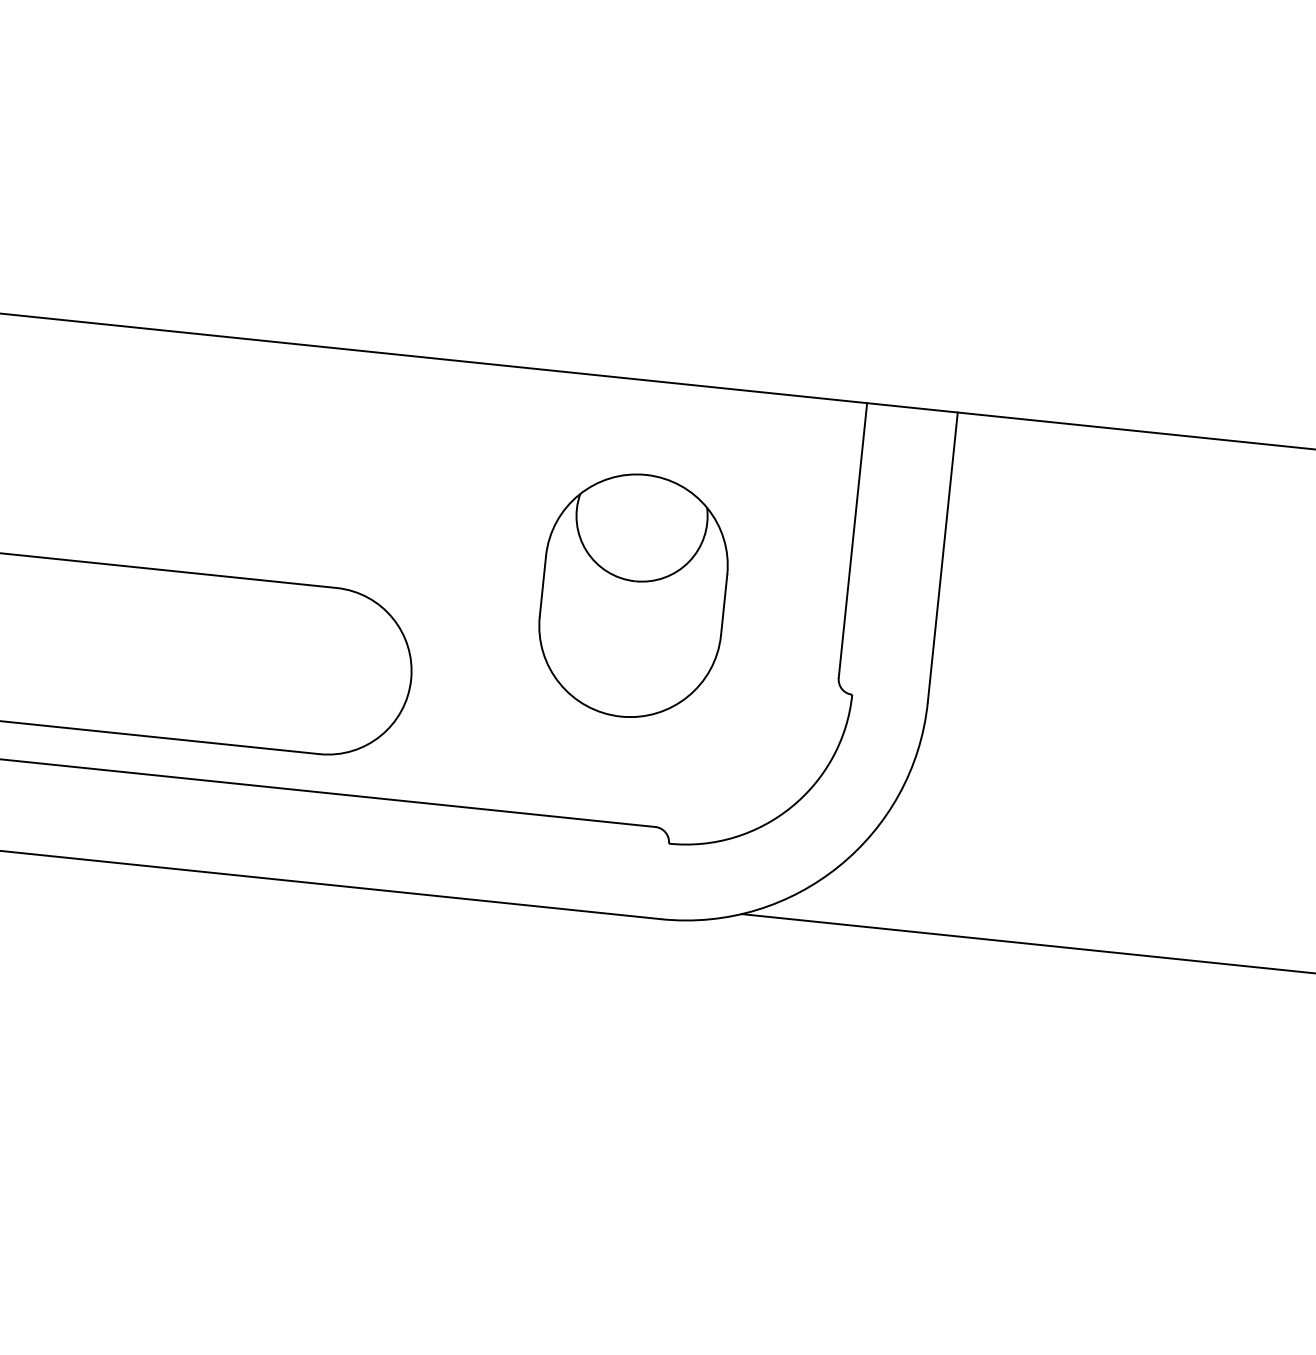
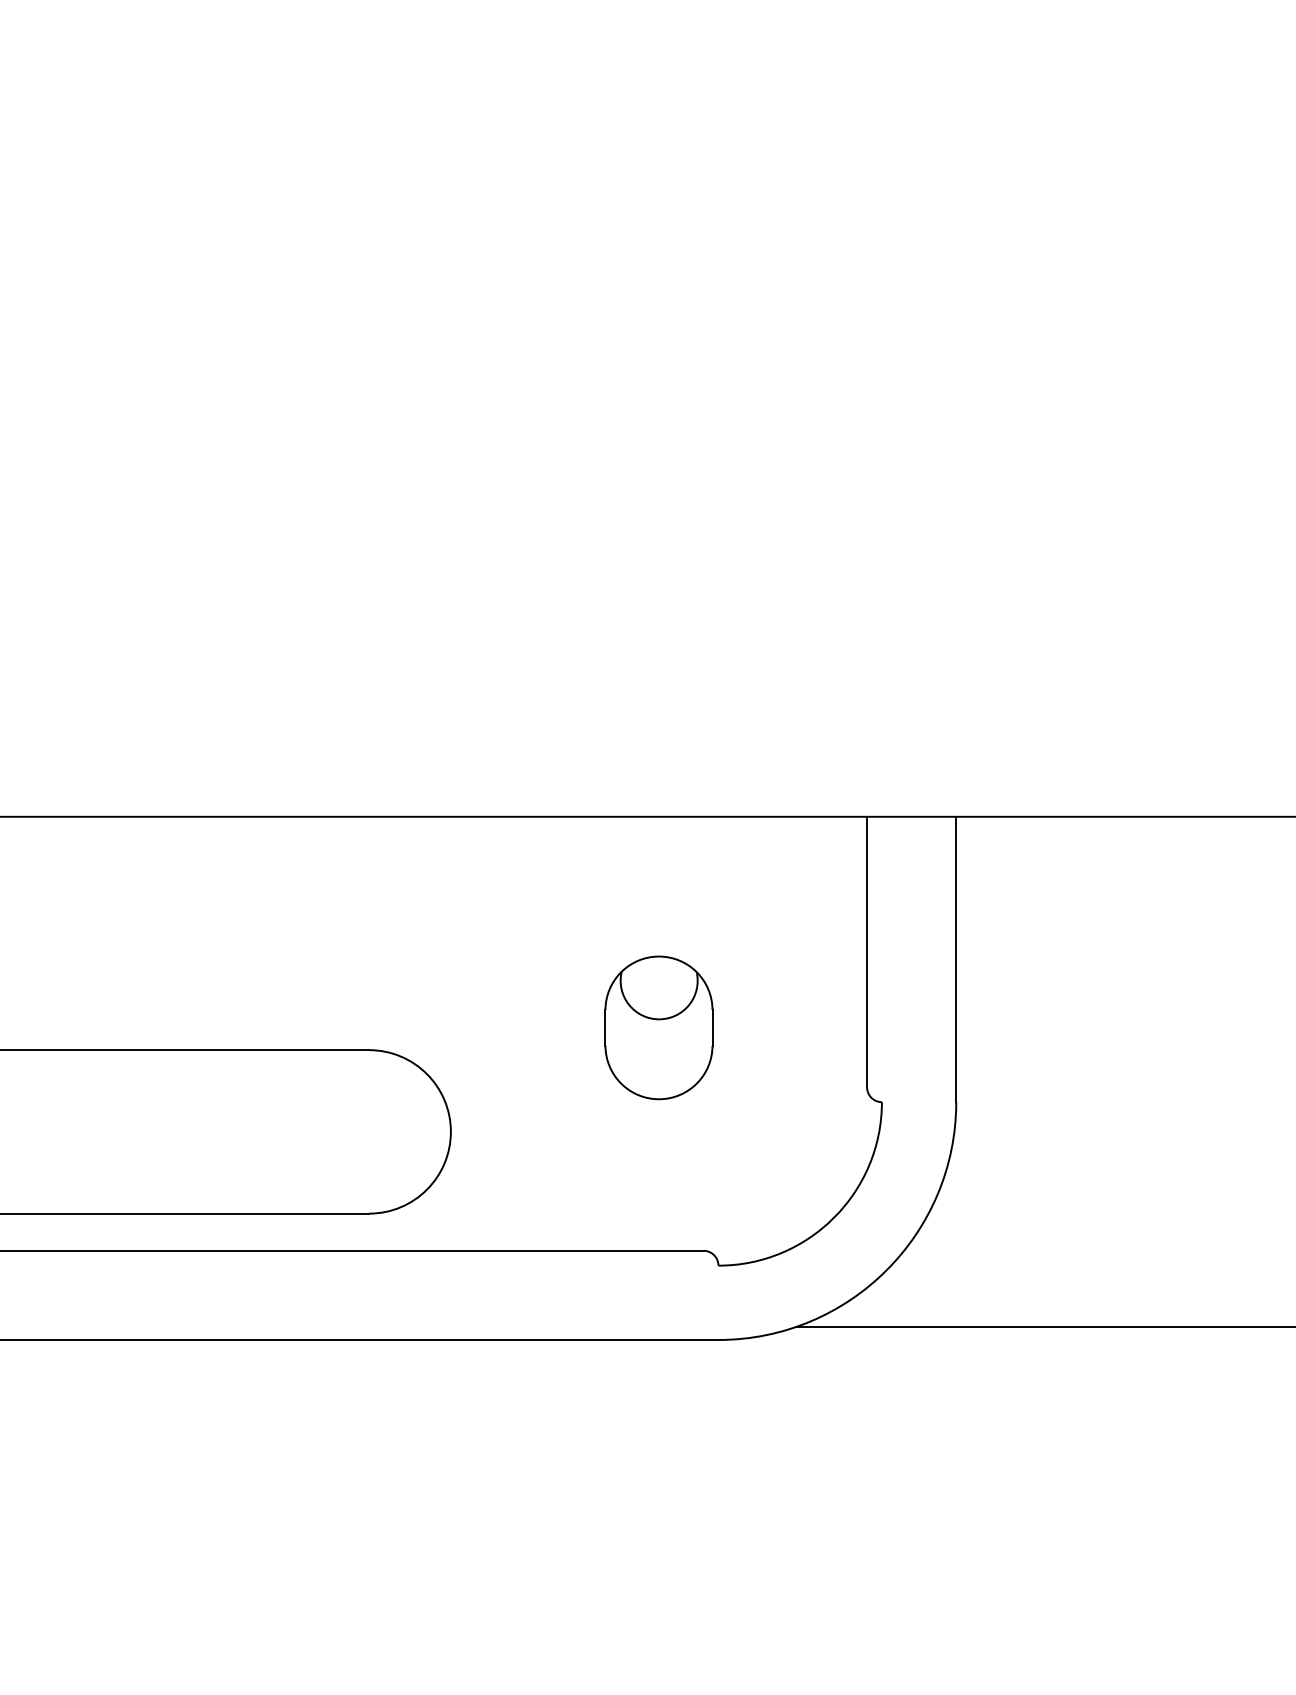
part: (633, 595) -> (658, 1027), size x0.6

